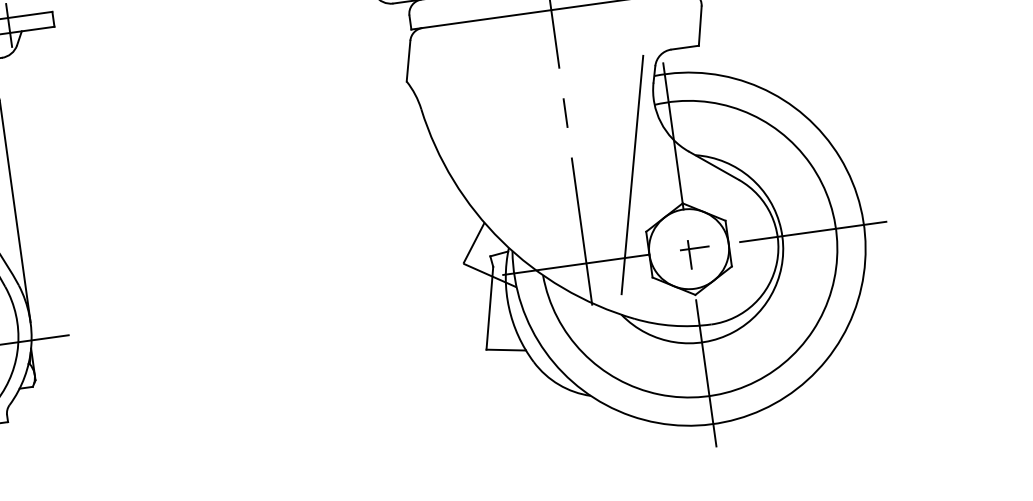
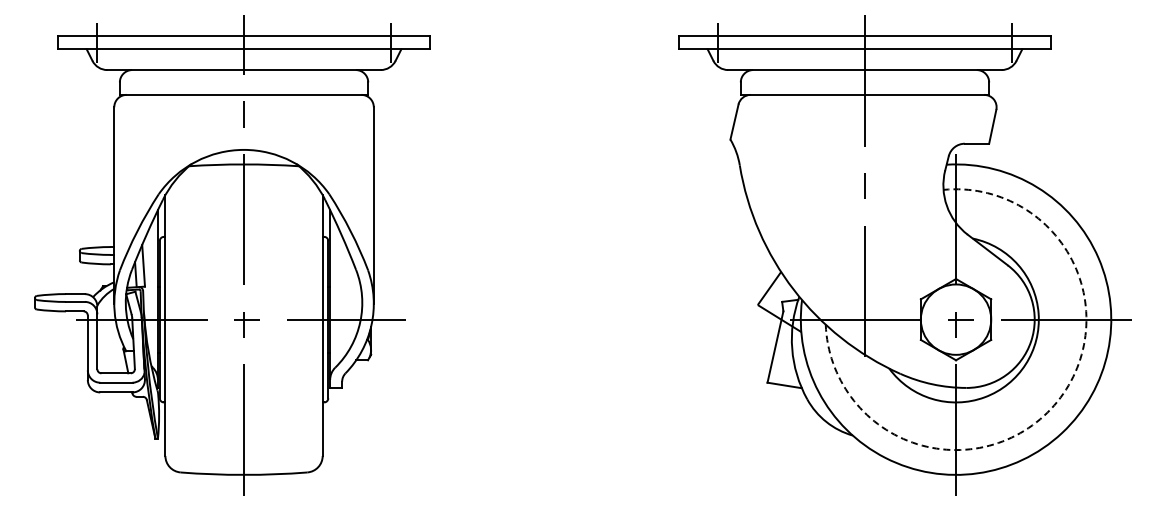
line: (632, 174) -> (915, 247), removed
arc: (813, 330) -> (1054, 405), solid -> dashed

